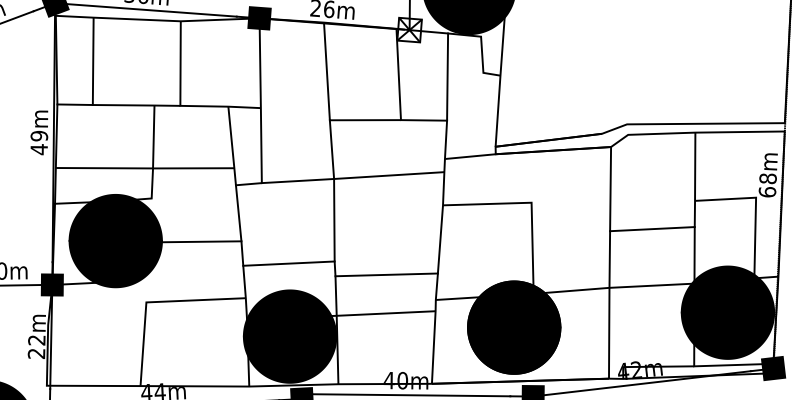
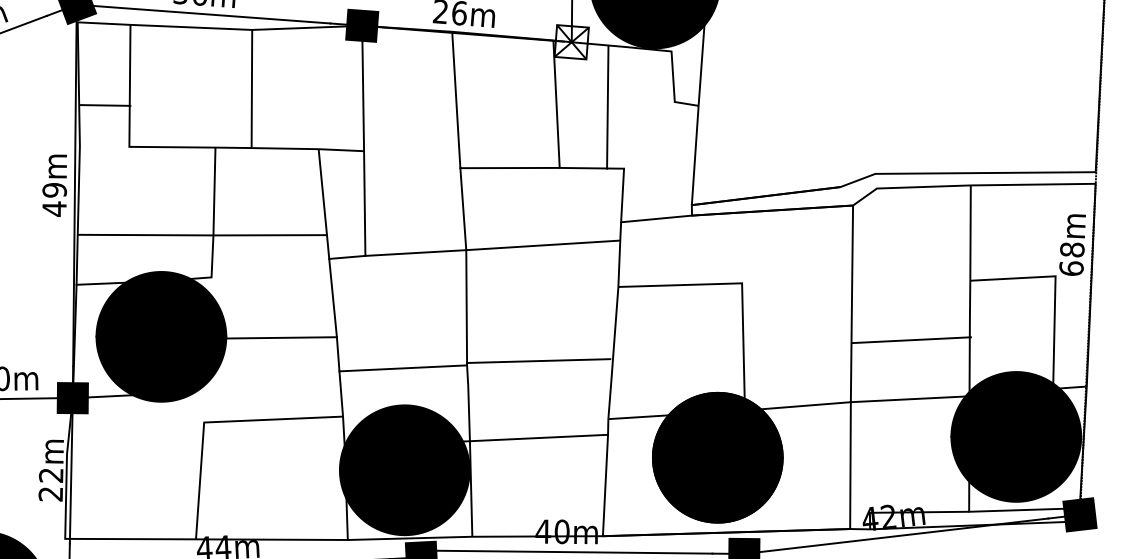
line: (447, 76) -> (607, 107), moved
line: (75, 104) -> (105, 105), moved
line: (652, 229) -> (911, 340), moved
line: (386, 274) -> (538, 360), moved

